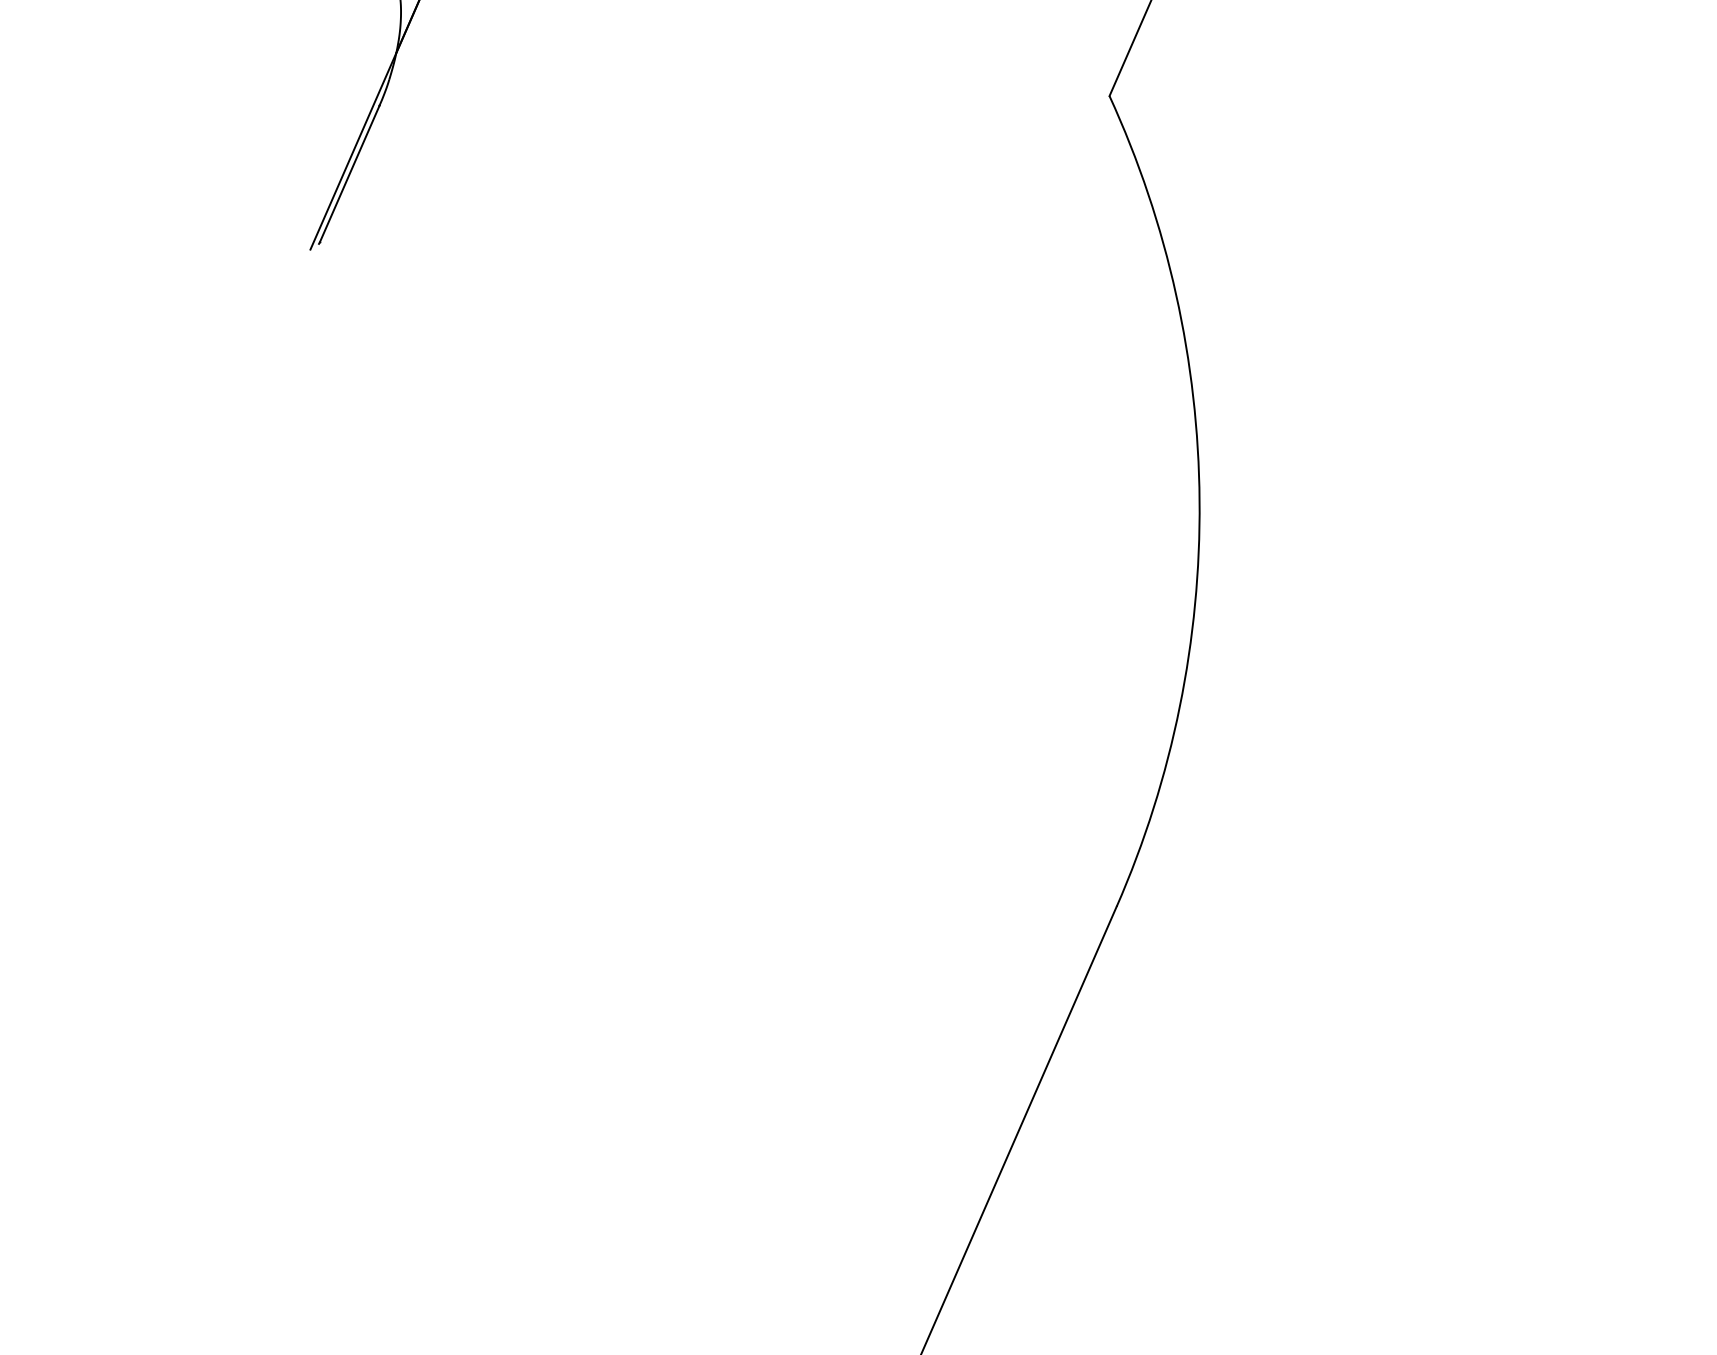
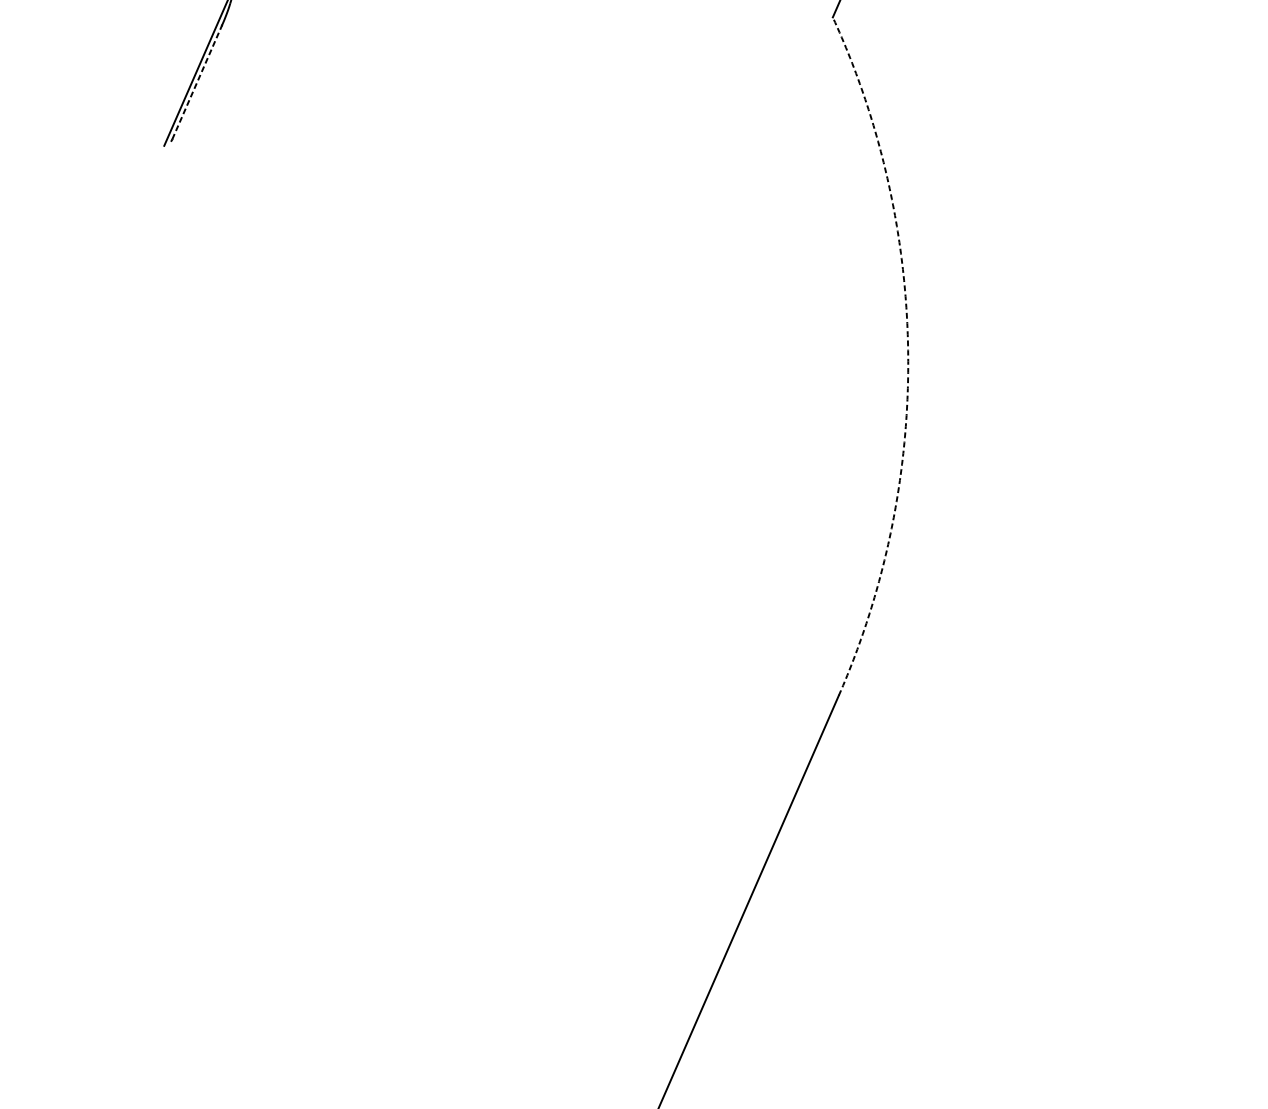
line: (349, 173) -> (196, 82), solid -> dashed
arc: (1199, 500) -> (908, 355), solid -> dashed

